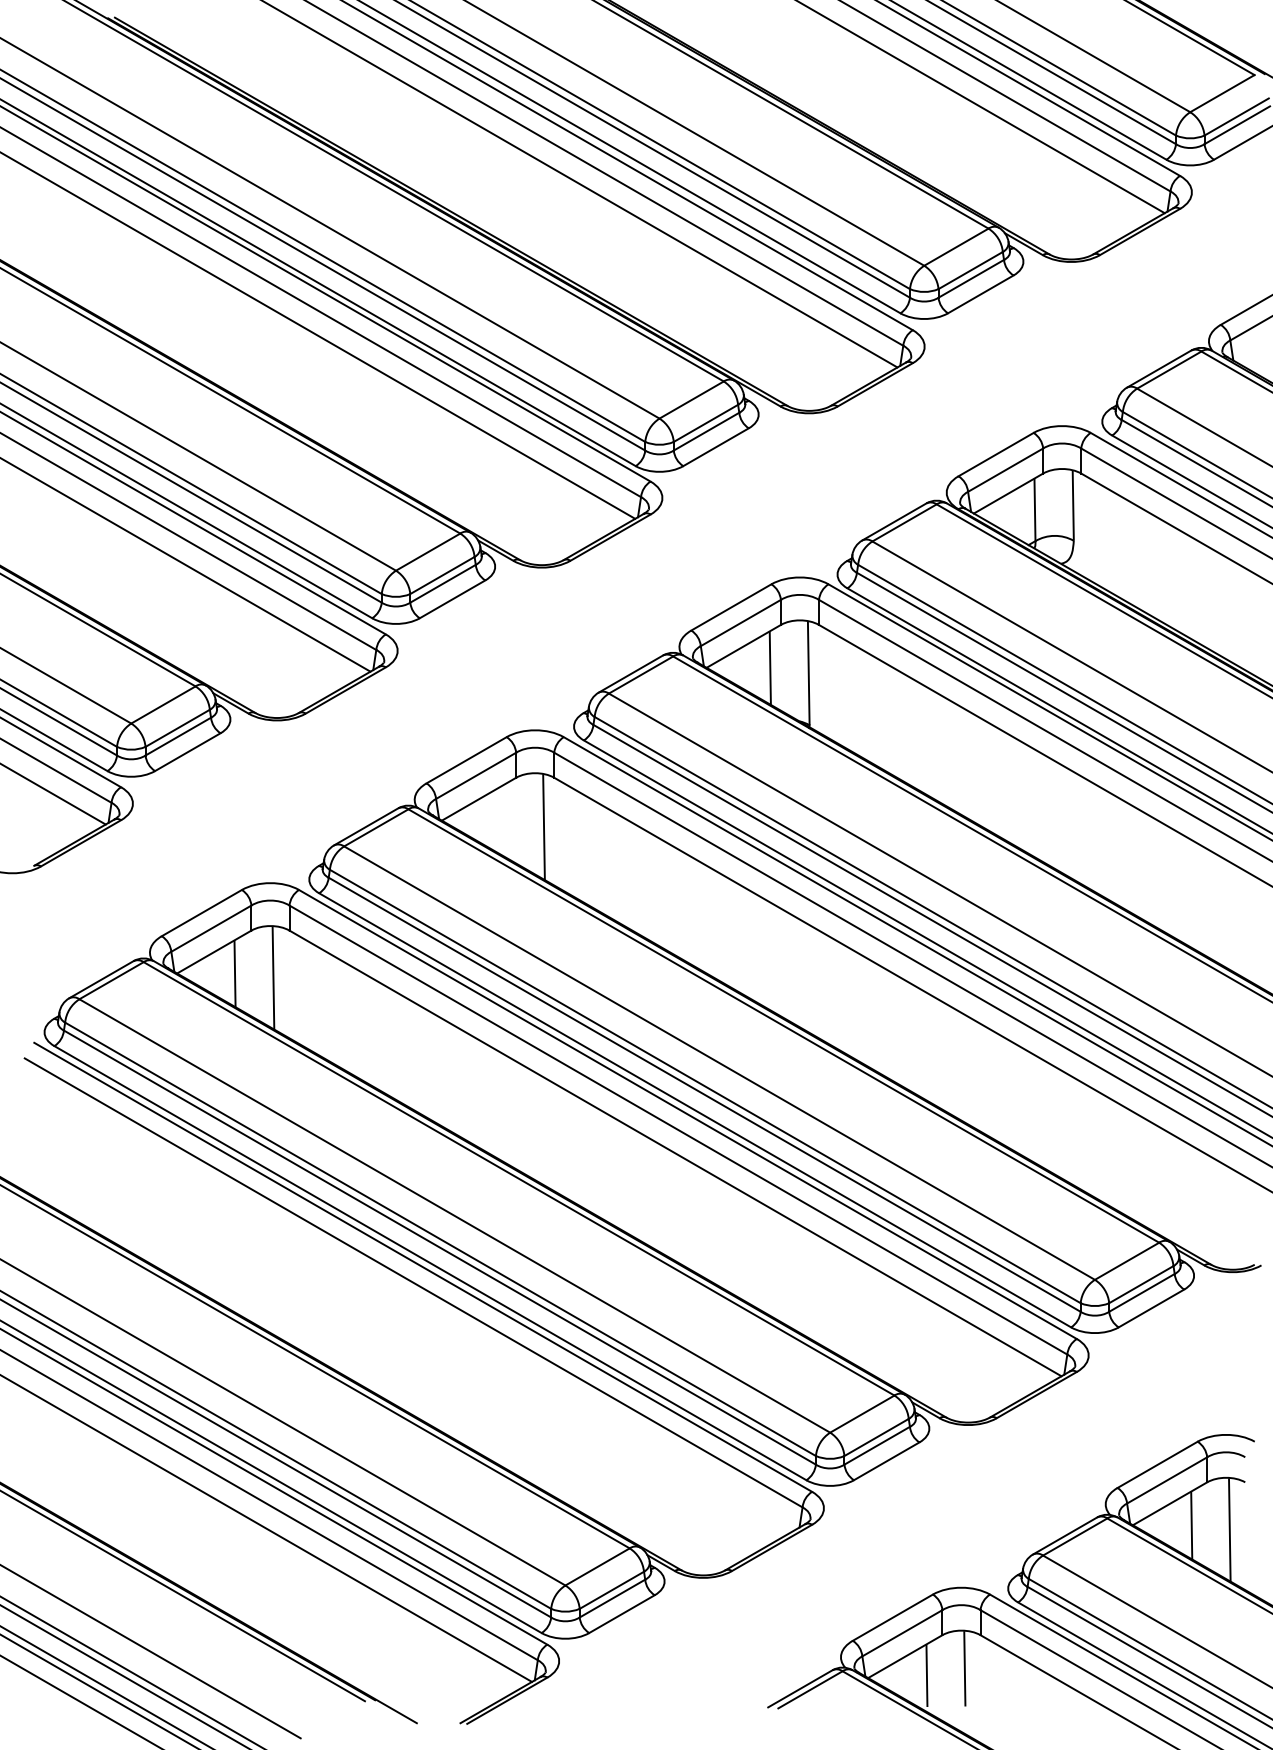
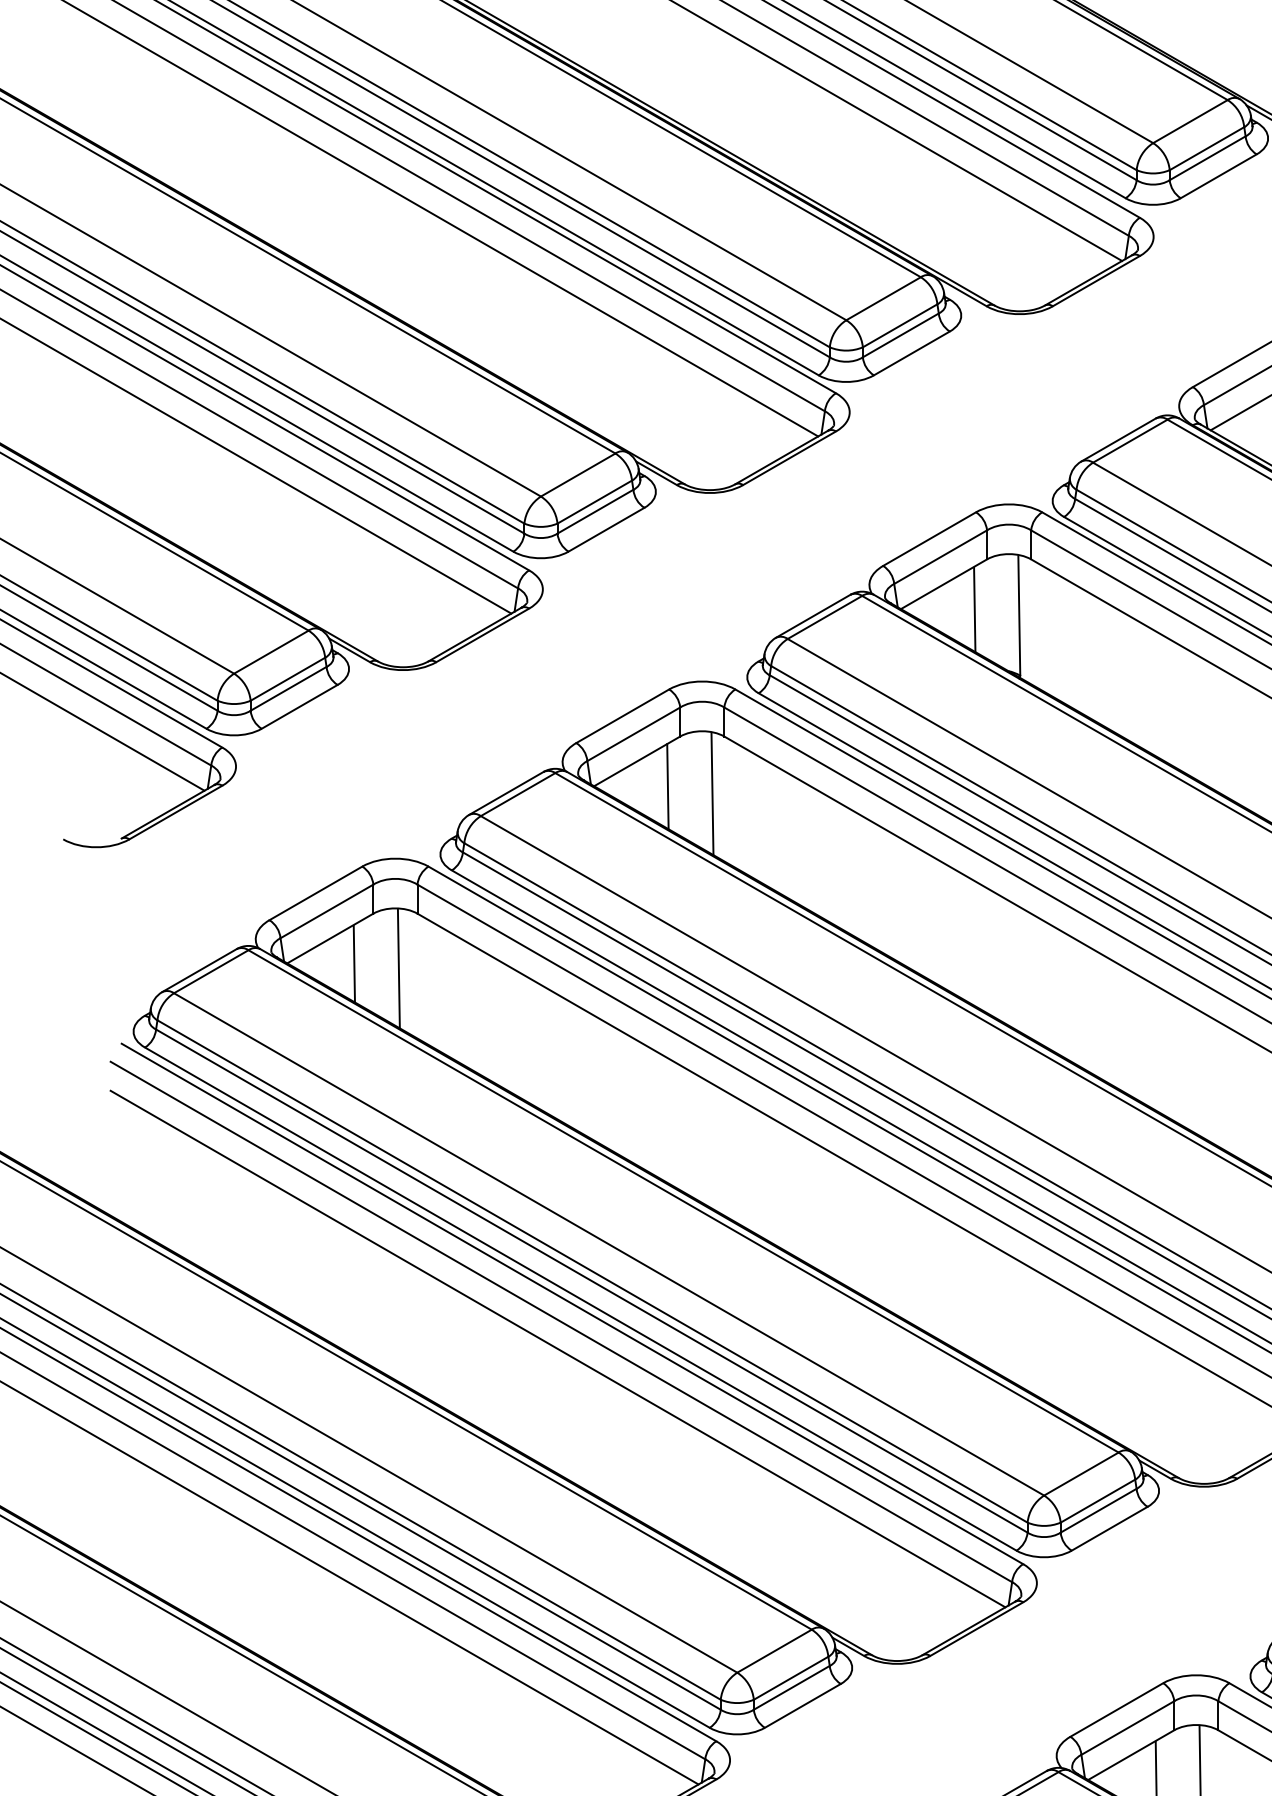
line: (505, 820) -> (667, 786), added
line: (410, 1306) -> (557, 1349), added

